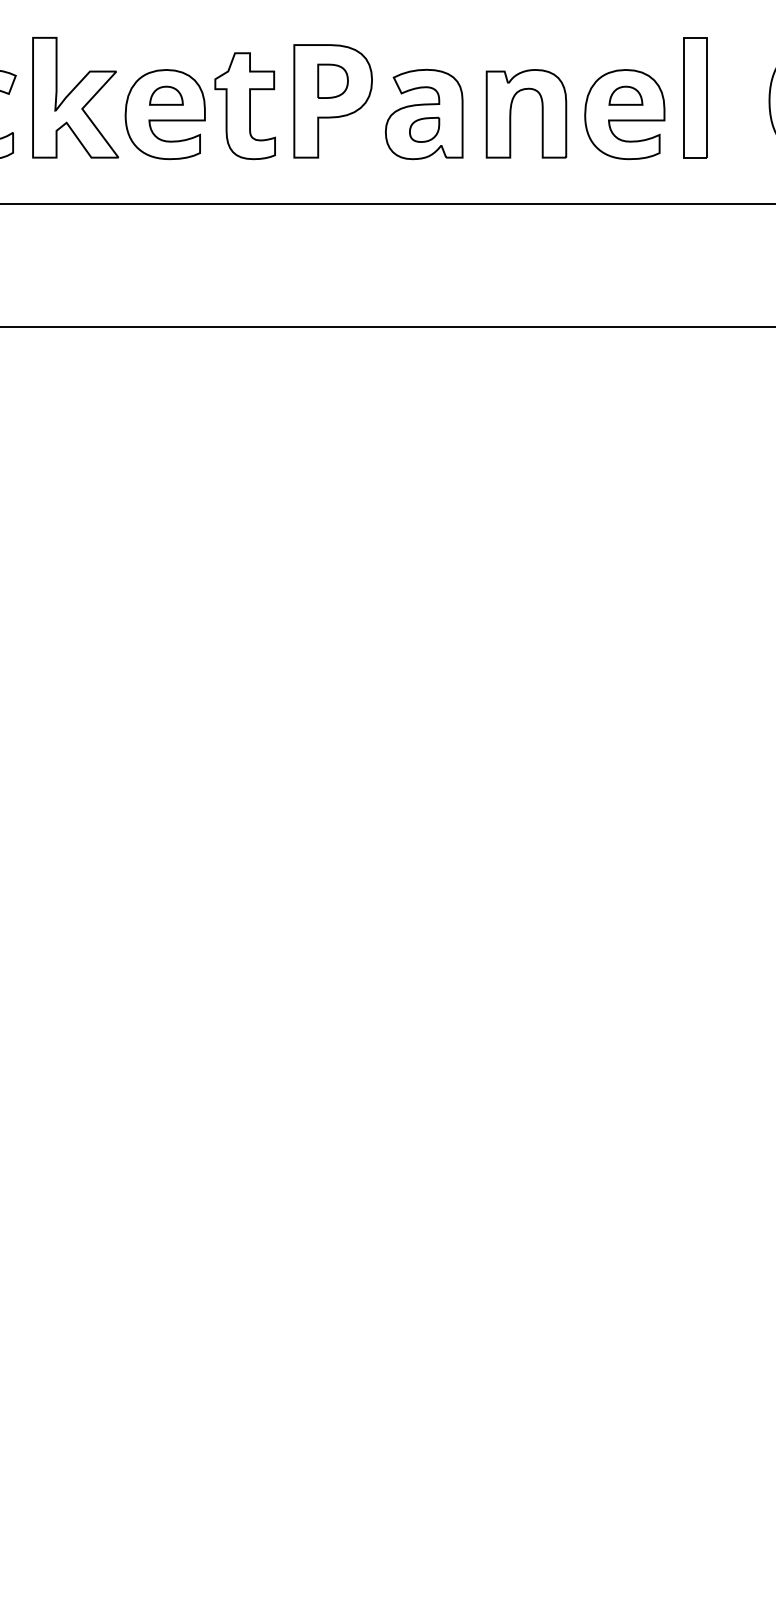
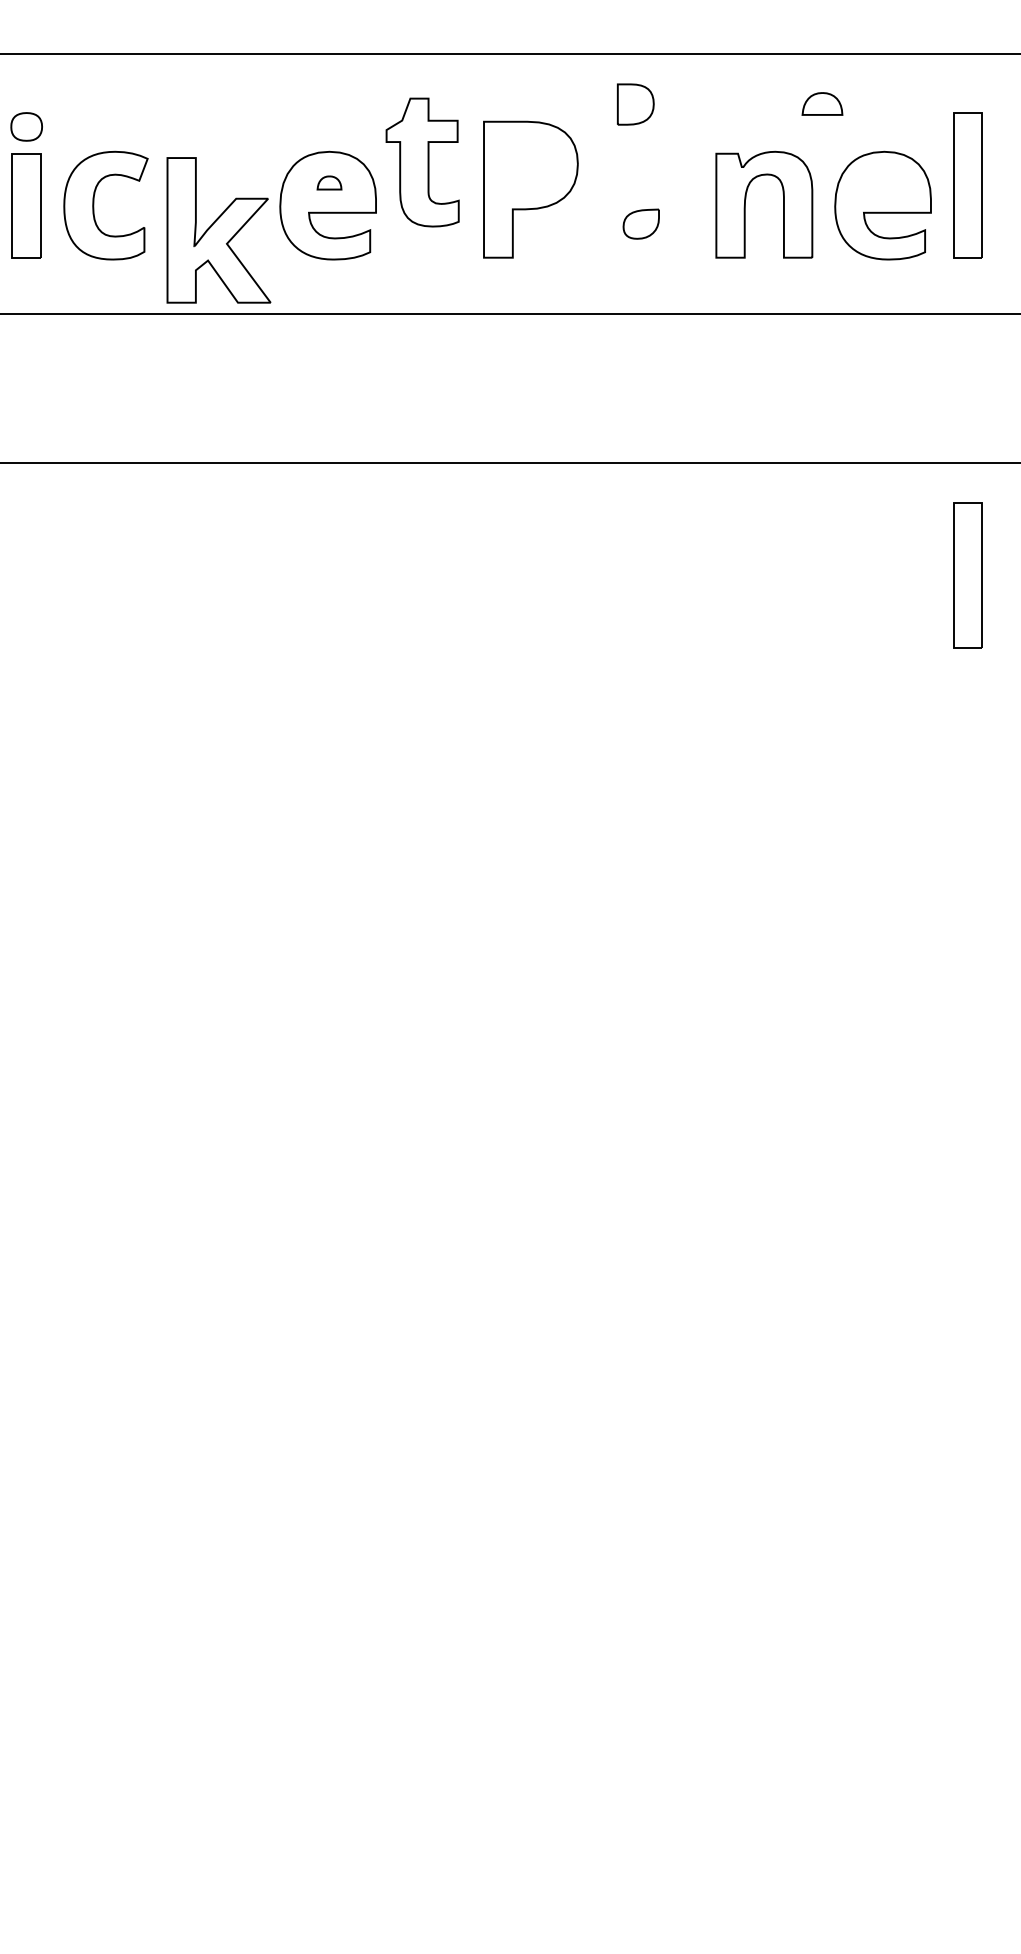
part: (332, 81) -> (635, 104), moved
part: (166, 95) -> (329, 182), size x0.6
part: (625, 95) -> (822, 103), moved
part: (75, 97) -> (218, 230), moved
part: (245, 106) -> (422, 162), moved
part: (423, 114) -> (640, 205), removed
part: (694, 420) -> (967, 575), added

